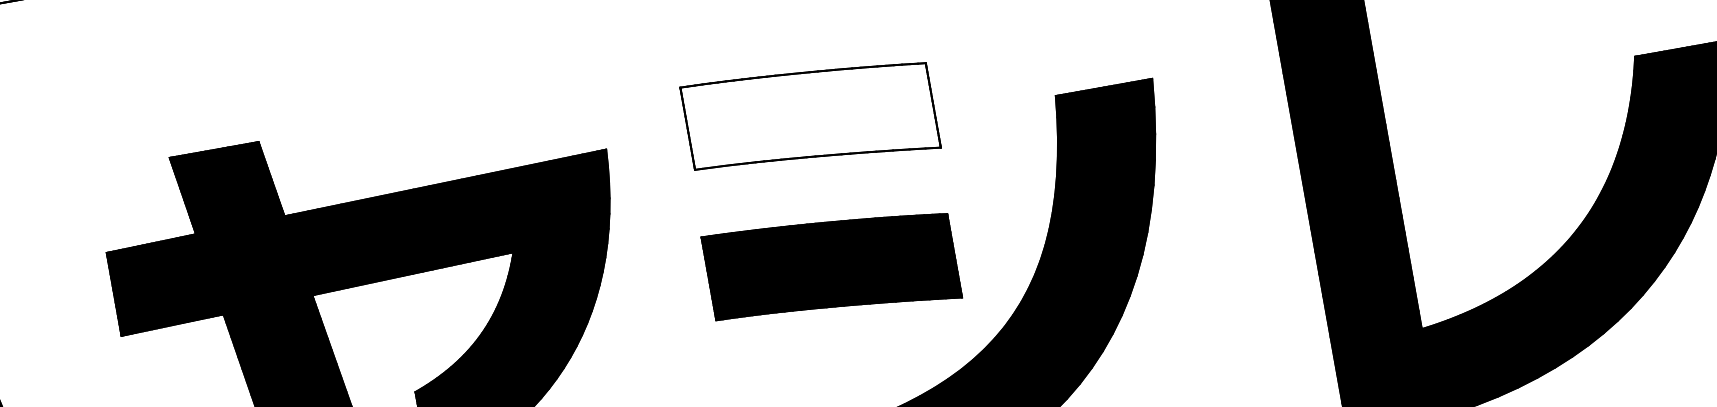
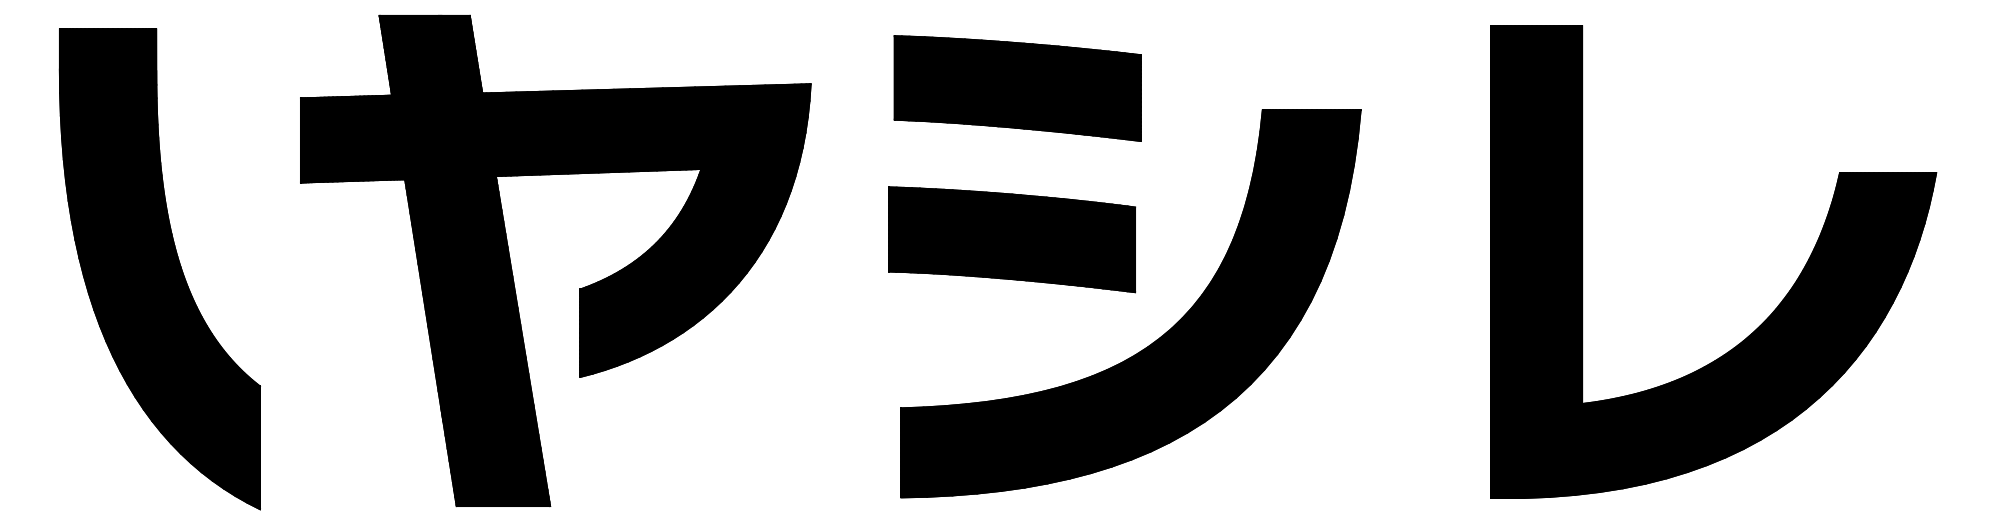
fill: (810, 117) -> (1017, 88), added

